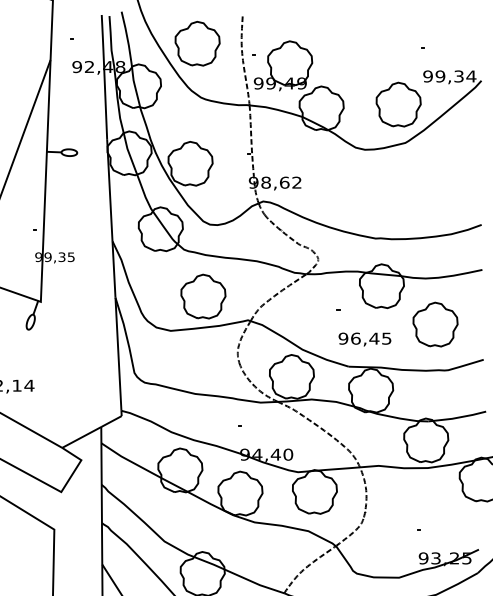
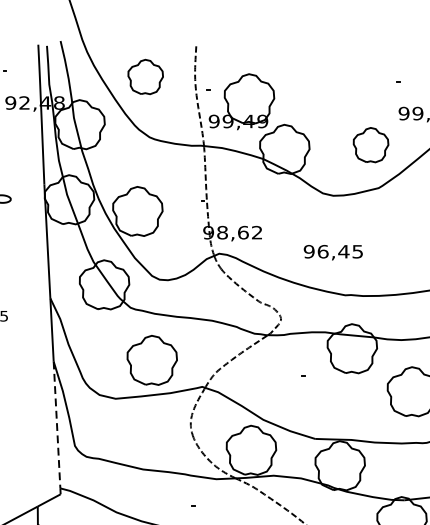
part: (197, 43) -> (145, 76), size x0.7
part: (398, 104) -> (370, 145), size x0.7
text: (364, 339) -> (332, 252), moved
line: (118, 354) -> (57, 425), solid -> dashed

